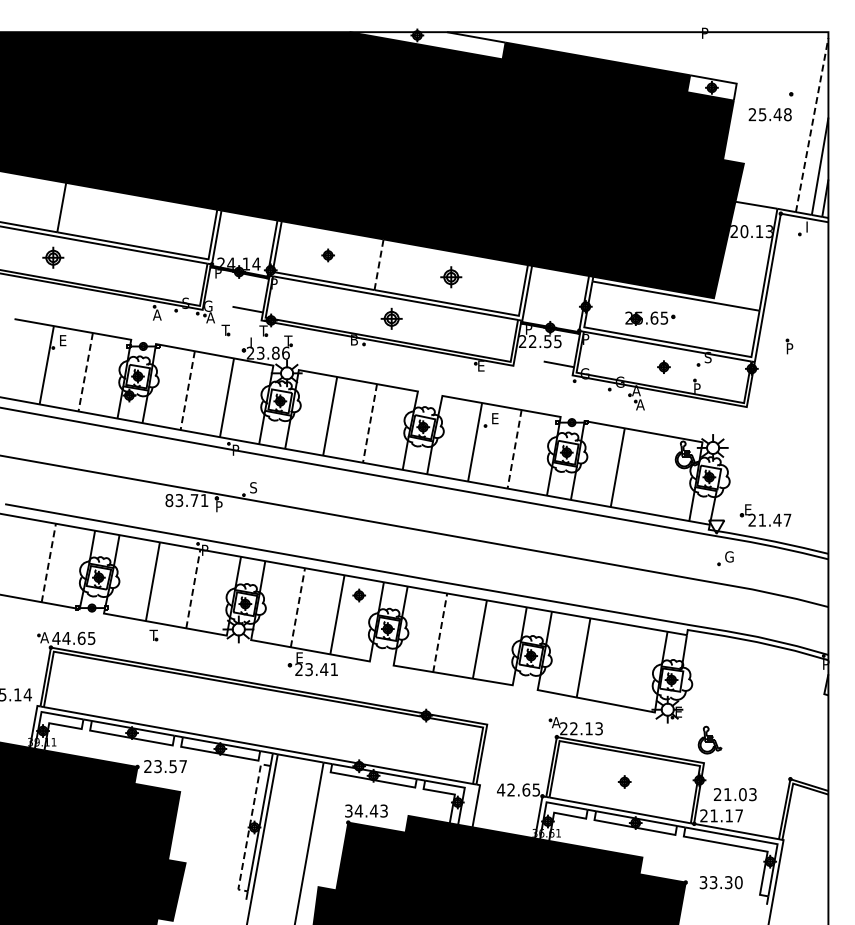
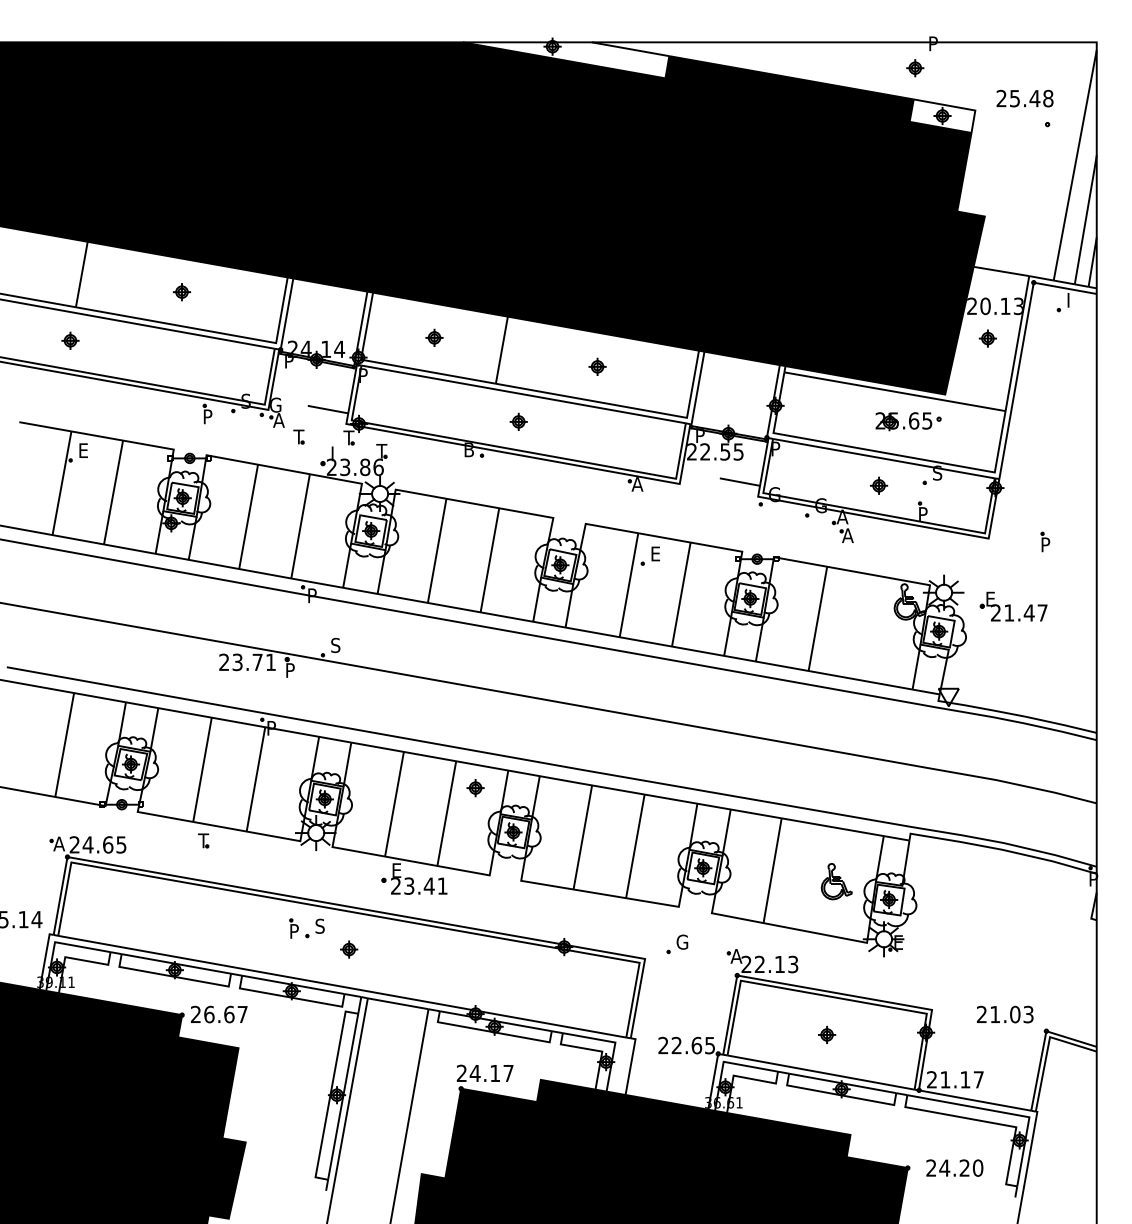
part: (691, 51) -> (915, 67), added
text: (769, 114) -> (1024, 98), moved
line: (812, 125) -> (1075, 165), dashed -> solid
part: (137, 220) -> (182, 291), added
part: (746, 255) -> (988, 337), added
part: (52, 257) -> (69, 340), size x0.62
line: (379, 264) -> (502, 349), dashed -> solid
part: (451, 277) -> (597, 367), size x0.62
text: (156, 314) -> (207, 416), A -> P
part: (391, 318) -> (518, 421), size x0.62
part: (650, 318) -> (908, 421), moved
part: (789, 346) -> (1045, 541), moved
text: (481, 365) -> (637, 483), E -> A
line: (85, 372) -> (113, 492), dashed -> solid
line: (187, 390) -> (248, 516), dashed -> solid
line: (370, 423) -> (490, 560), dashed -> solid
line: (514, 449) -> (681, 594), dashed -> solid
text: (169, 500) -> (224, 662), 83.71 -> 23.71
part: (765, 515) -> (1013, 606), moved
part: (725, 558) -> (677, 944), moved
line: (48, 563) -> (64, 745), dashed -> solid
line: (193, 588) -> (256, 778), dashed -> solid
line: (298, 607) -> (395, 803), dashed -> solid
line: (440, 632) -> (583, 837), dashed -> solid
text: (56, 637) -> (74, 843), 44.65 -> 24.65
part: (231, 701) -> (306, 928), added
part: (263, 717) -> (348, 949), added
part: (709, 739) -> (836, 880), moved
text: (165, 766) -> (219, 1014), 23.57 -> 26.67
text: (501, 789) -> (663, 1044), 42.65 -> 22.65
text: (734, 794) -> (1004, 1014), moved
text: (366, 810) -> (485, 1072), 34.43 -> 24.17
line: (249, 826) -> (330, 1093), dashed -> solid
text: (715, 882) -> (947, 1167), 33.30 -> 24.20

